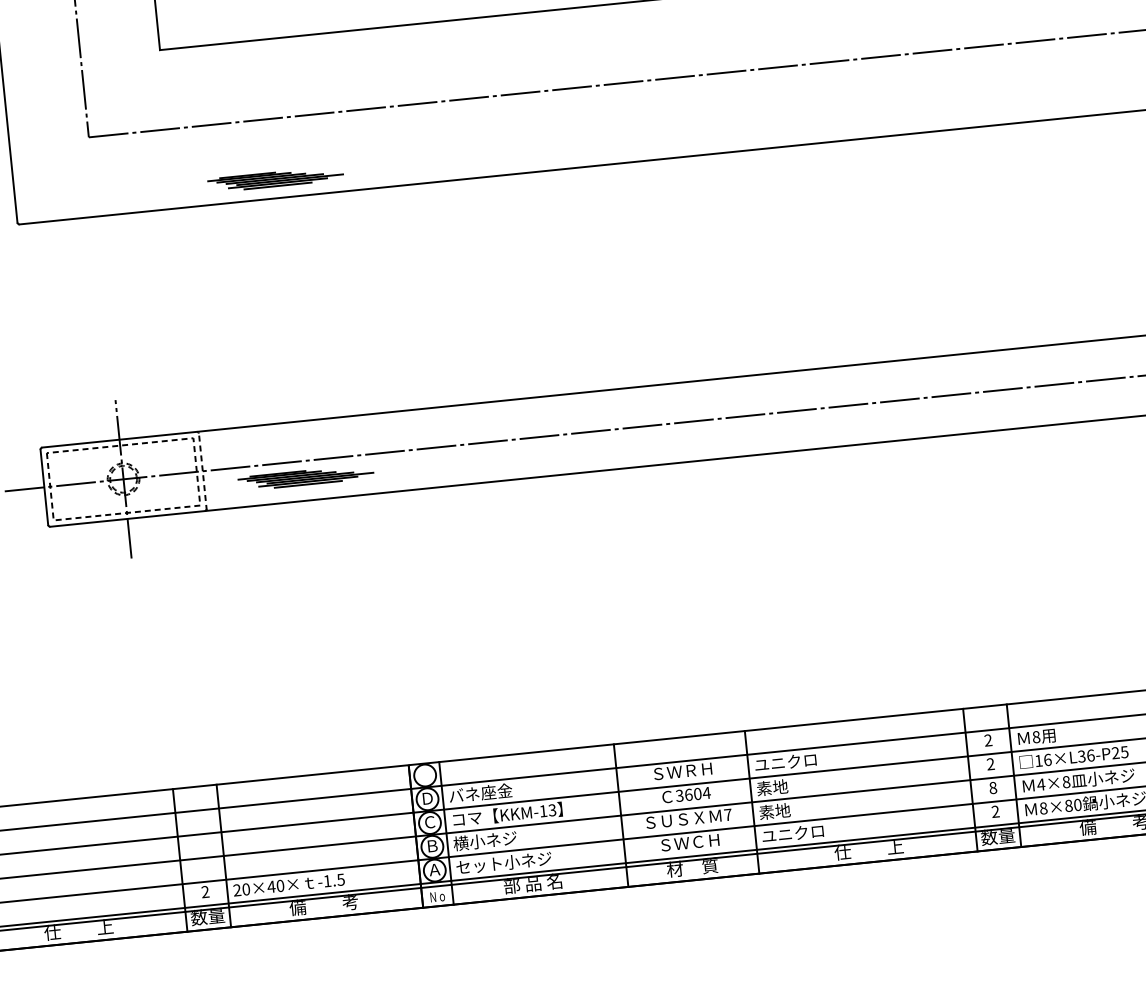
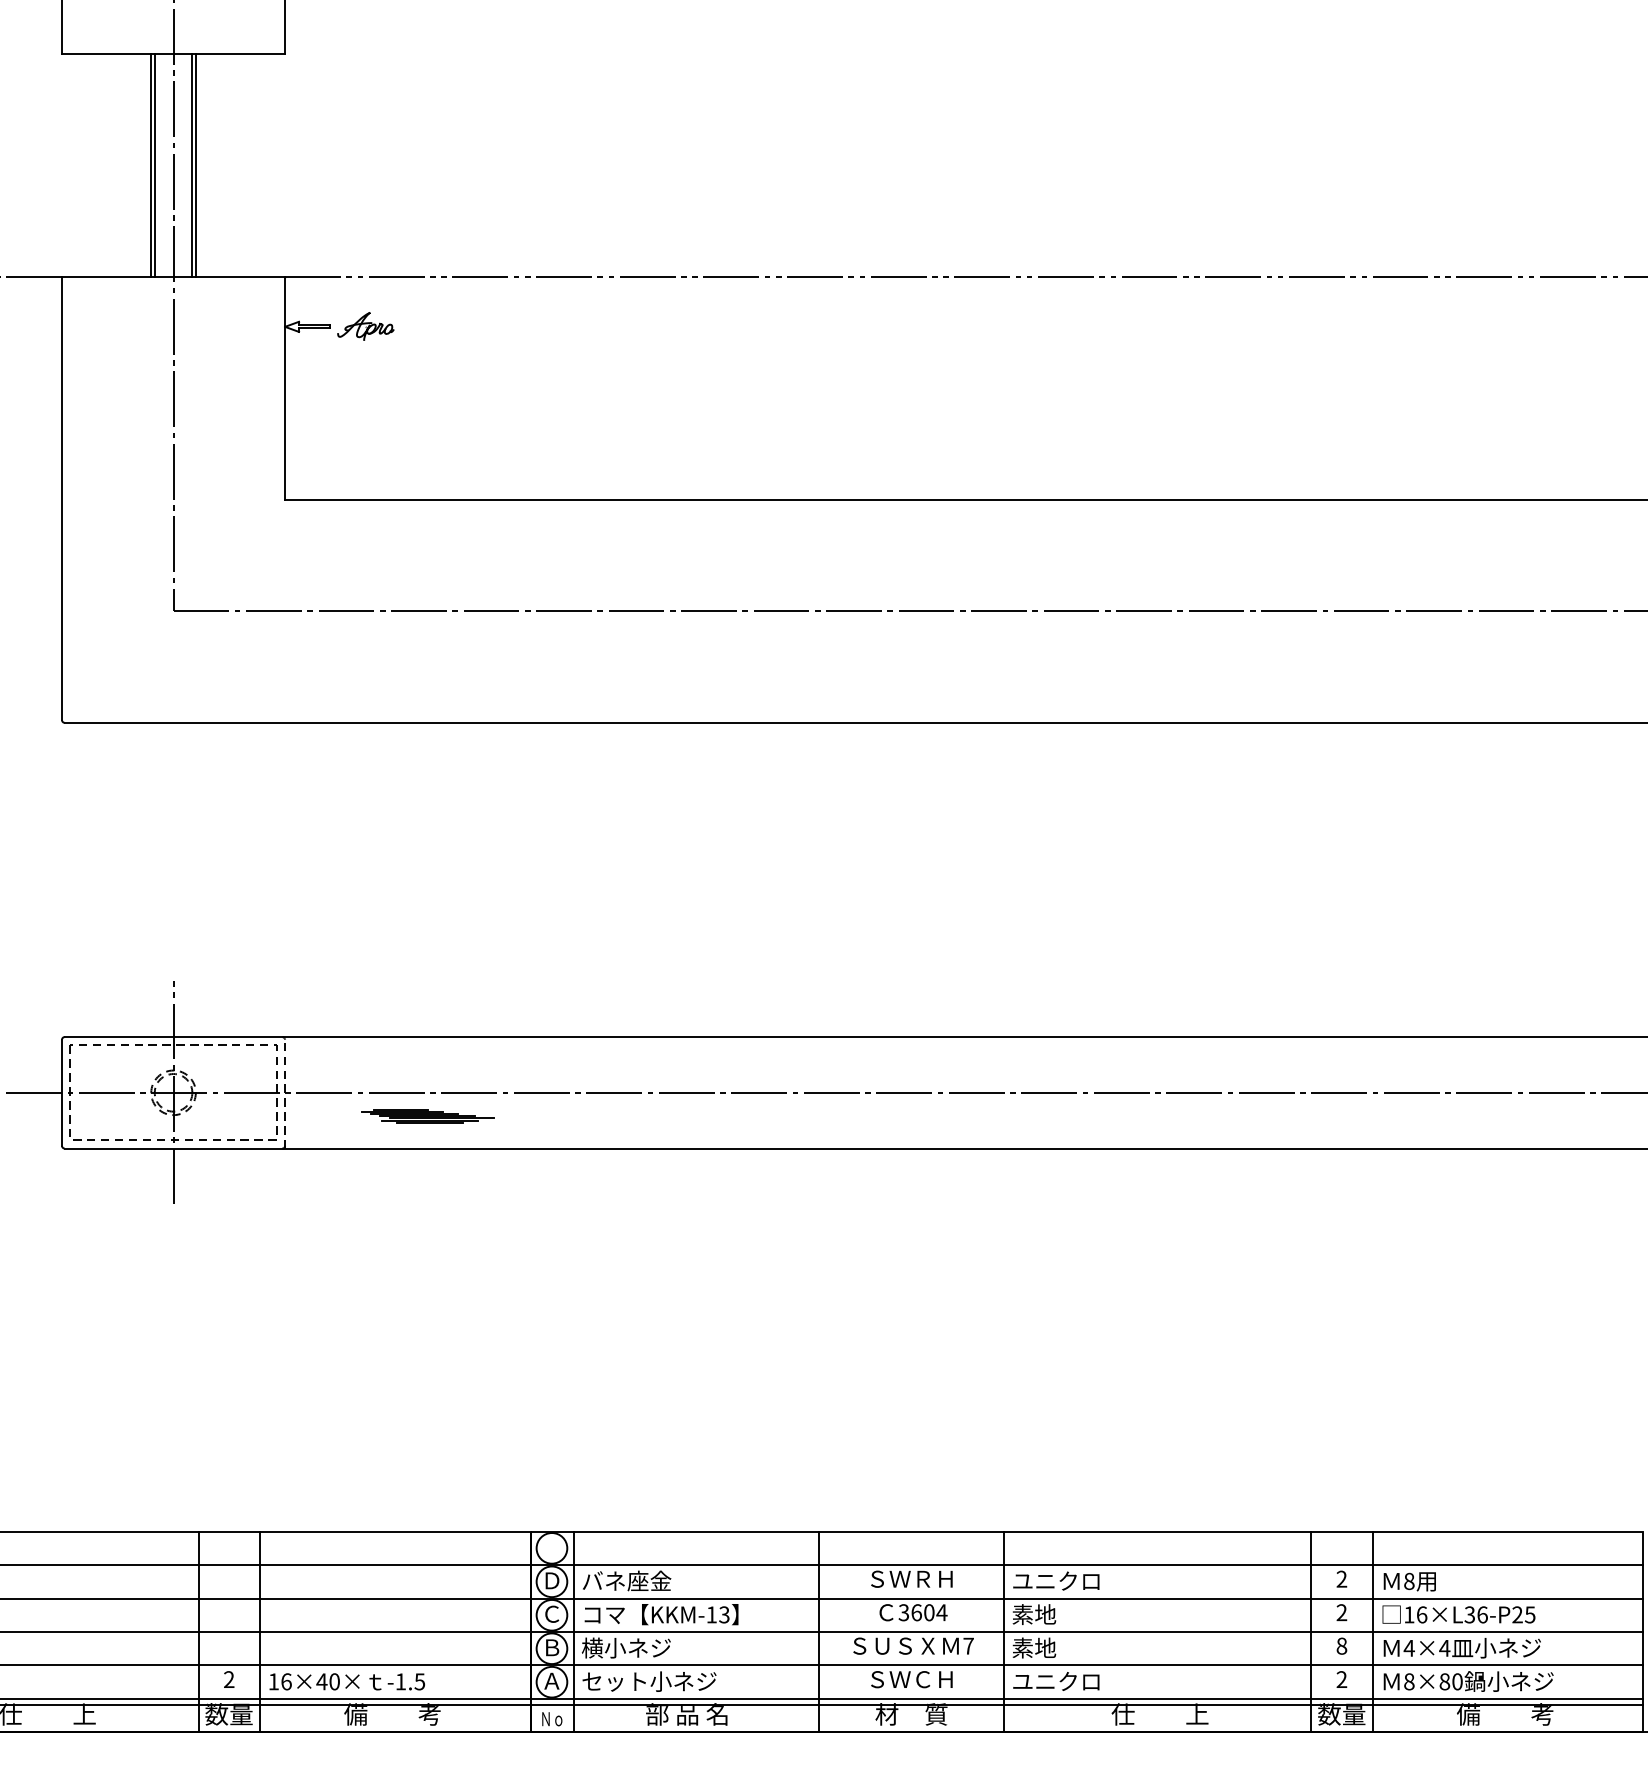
part: (276, 179) -> (428, 696), removed
part: (306, 477) -> (428, 1116), size x0.7
text: (1066, 781) -> (1444, 1647), 4×8 -> 4×4
text: (241, 889) -> (279, 1681), 20×40× -> 16×40×

